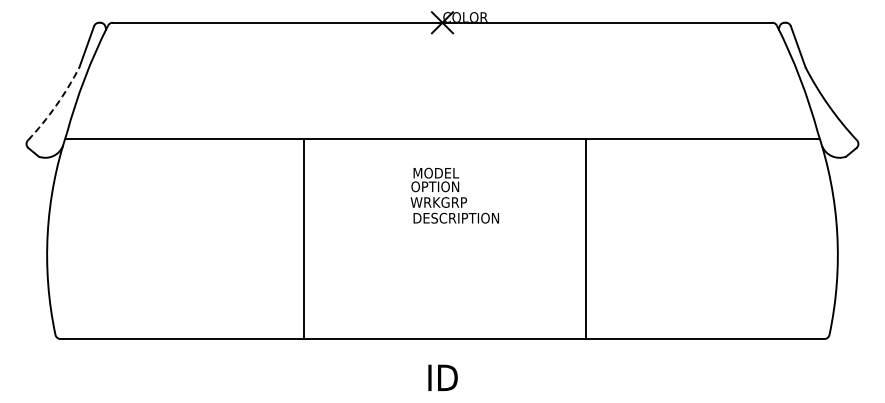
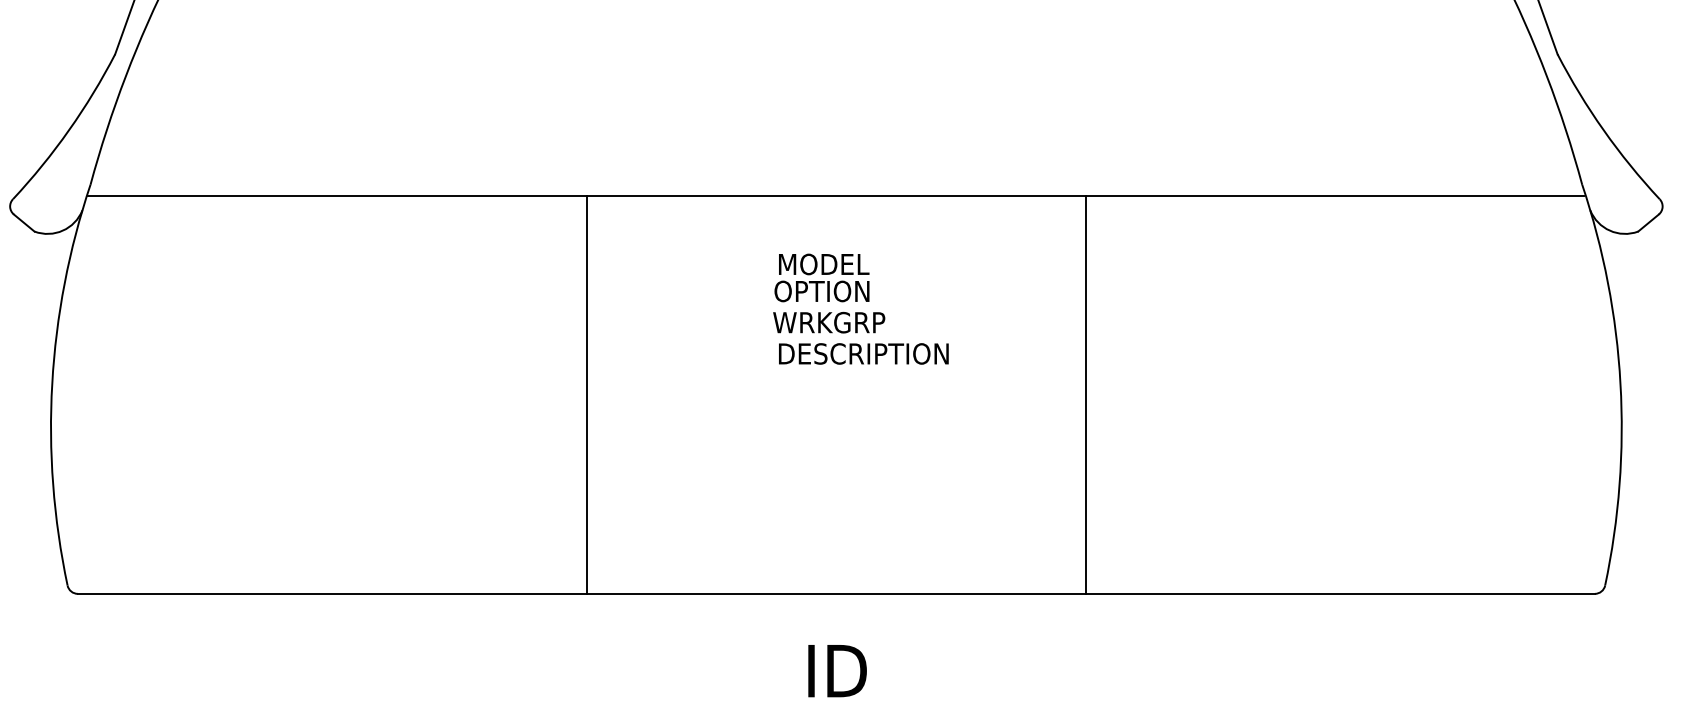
arc: (56, 105) -> (69, 129), dashed -> solid
line: (303, 238) -> (586, 394), moved
line: (586, 238) -> (1086, 394), moved

